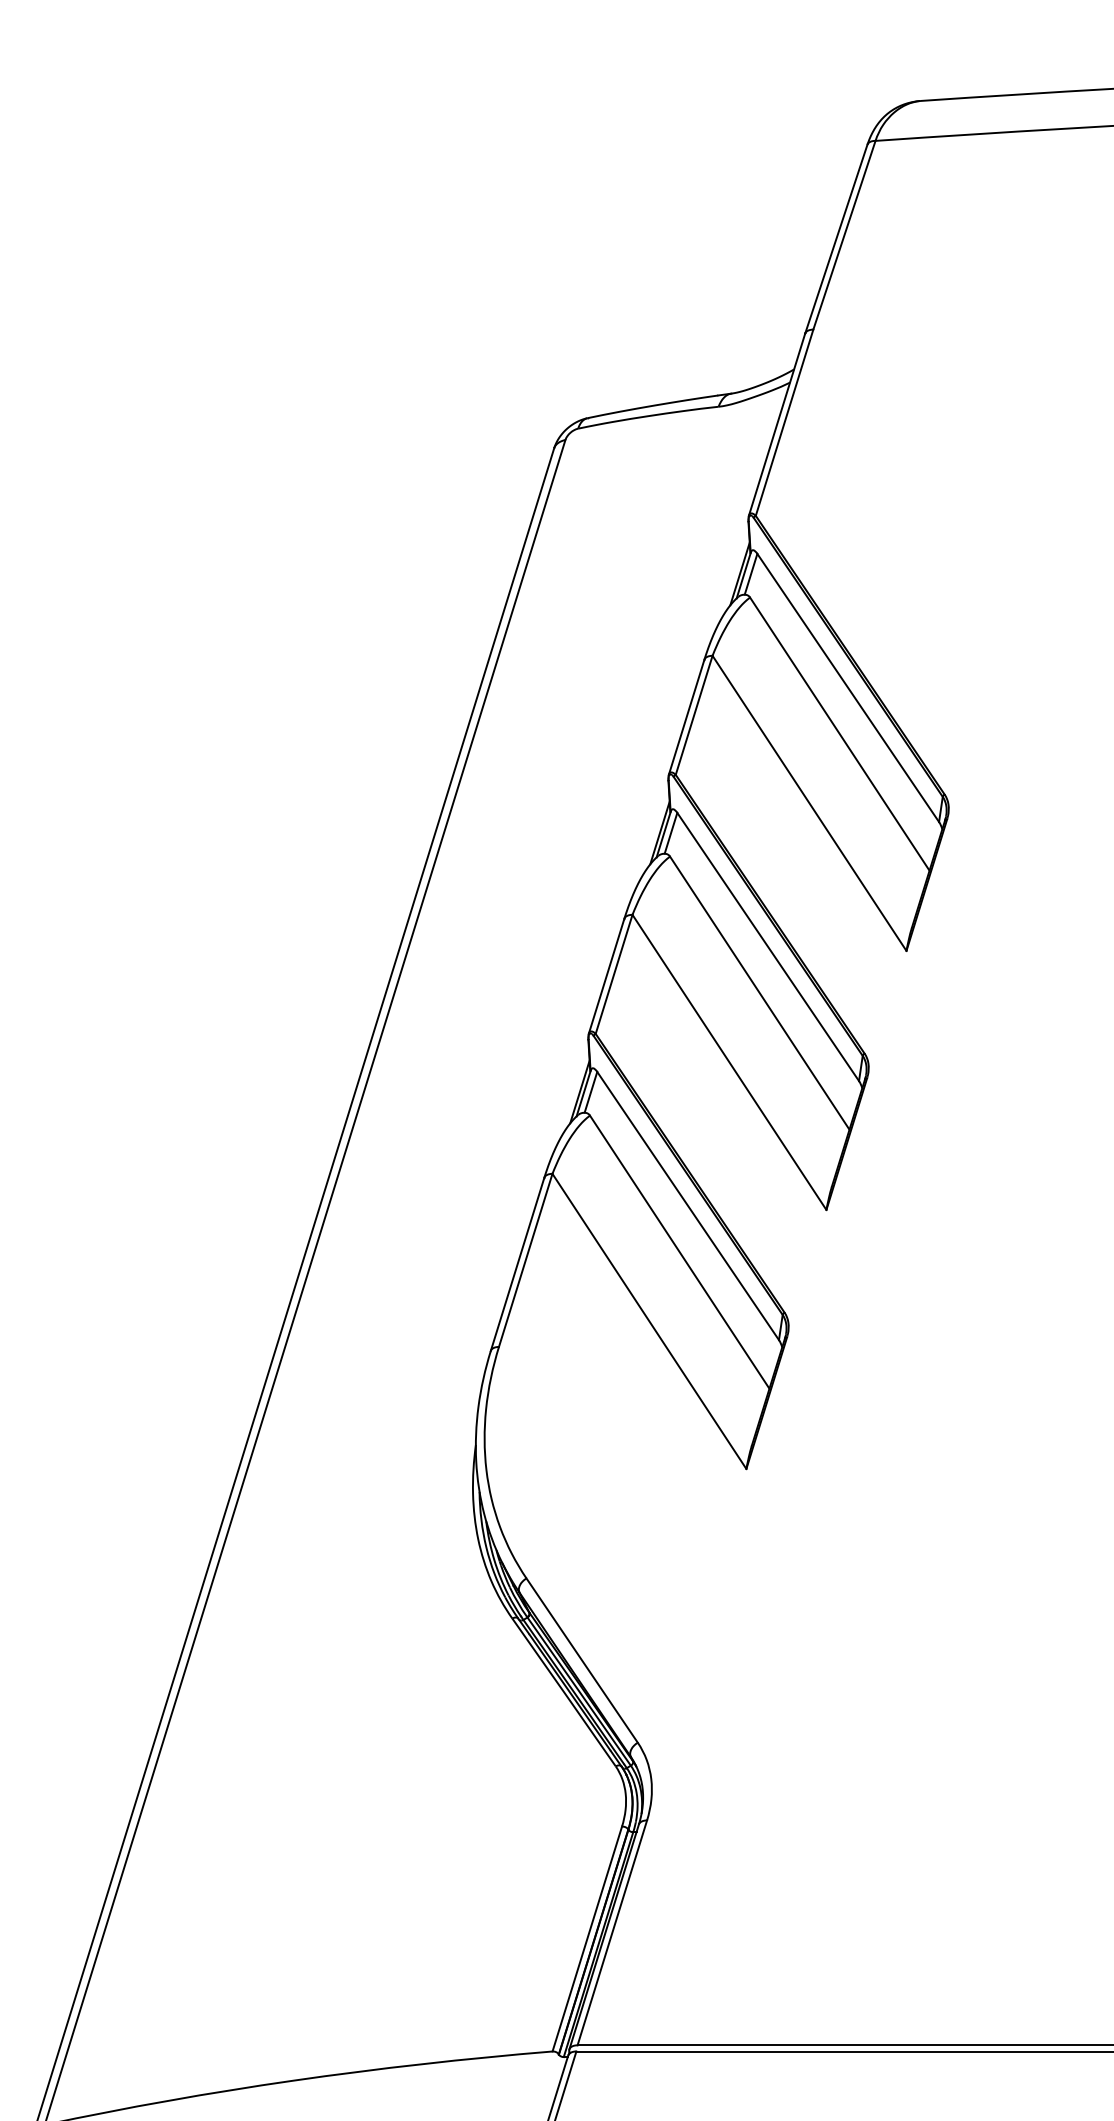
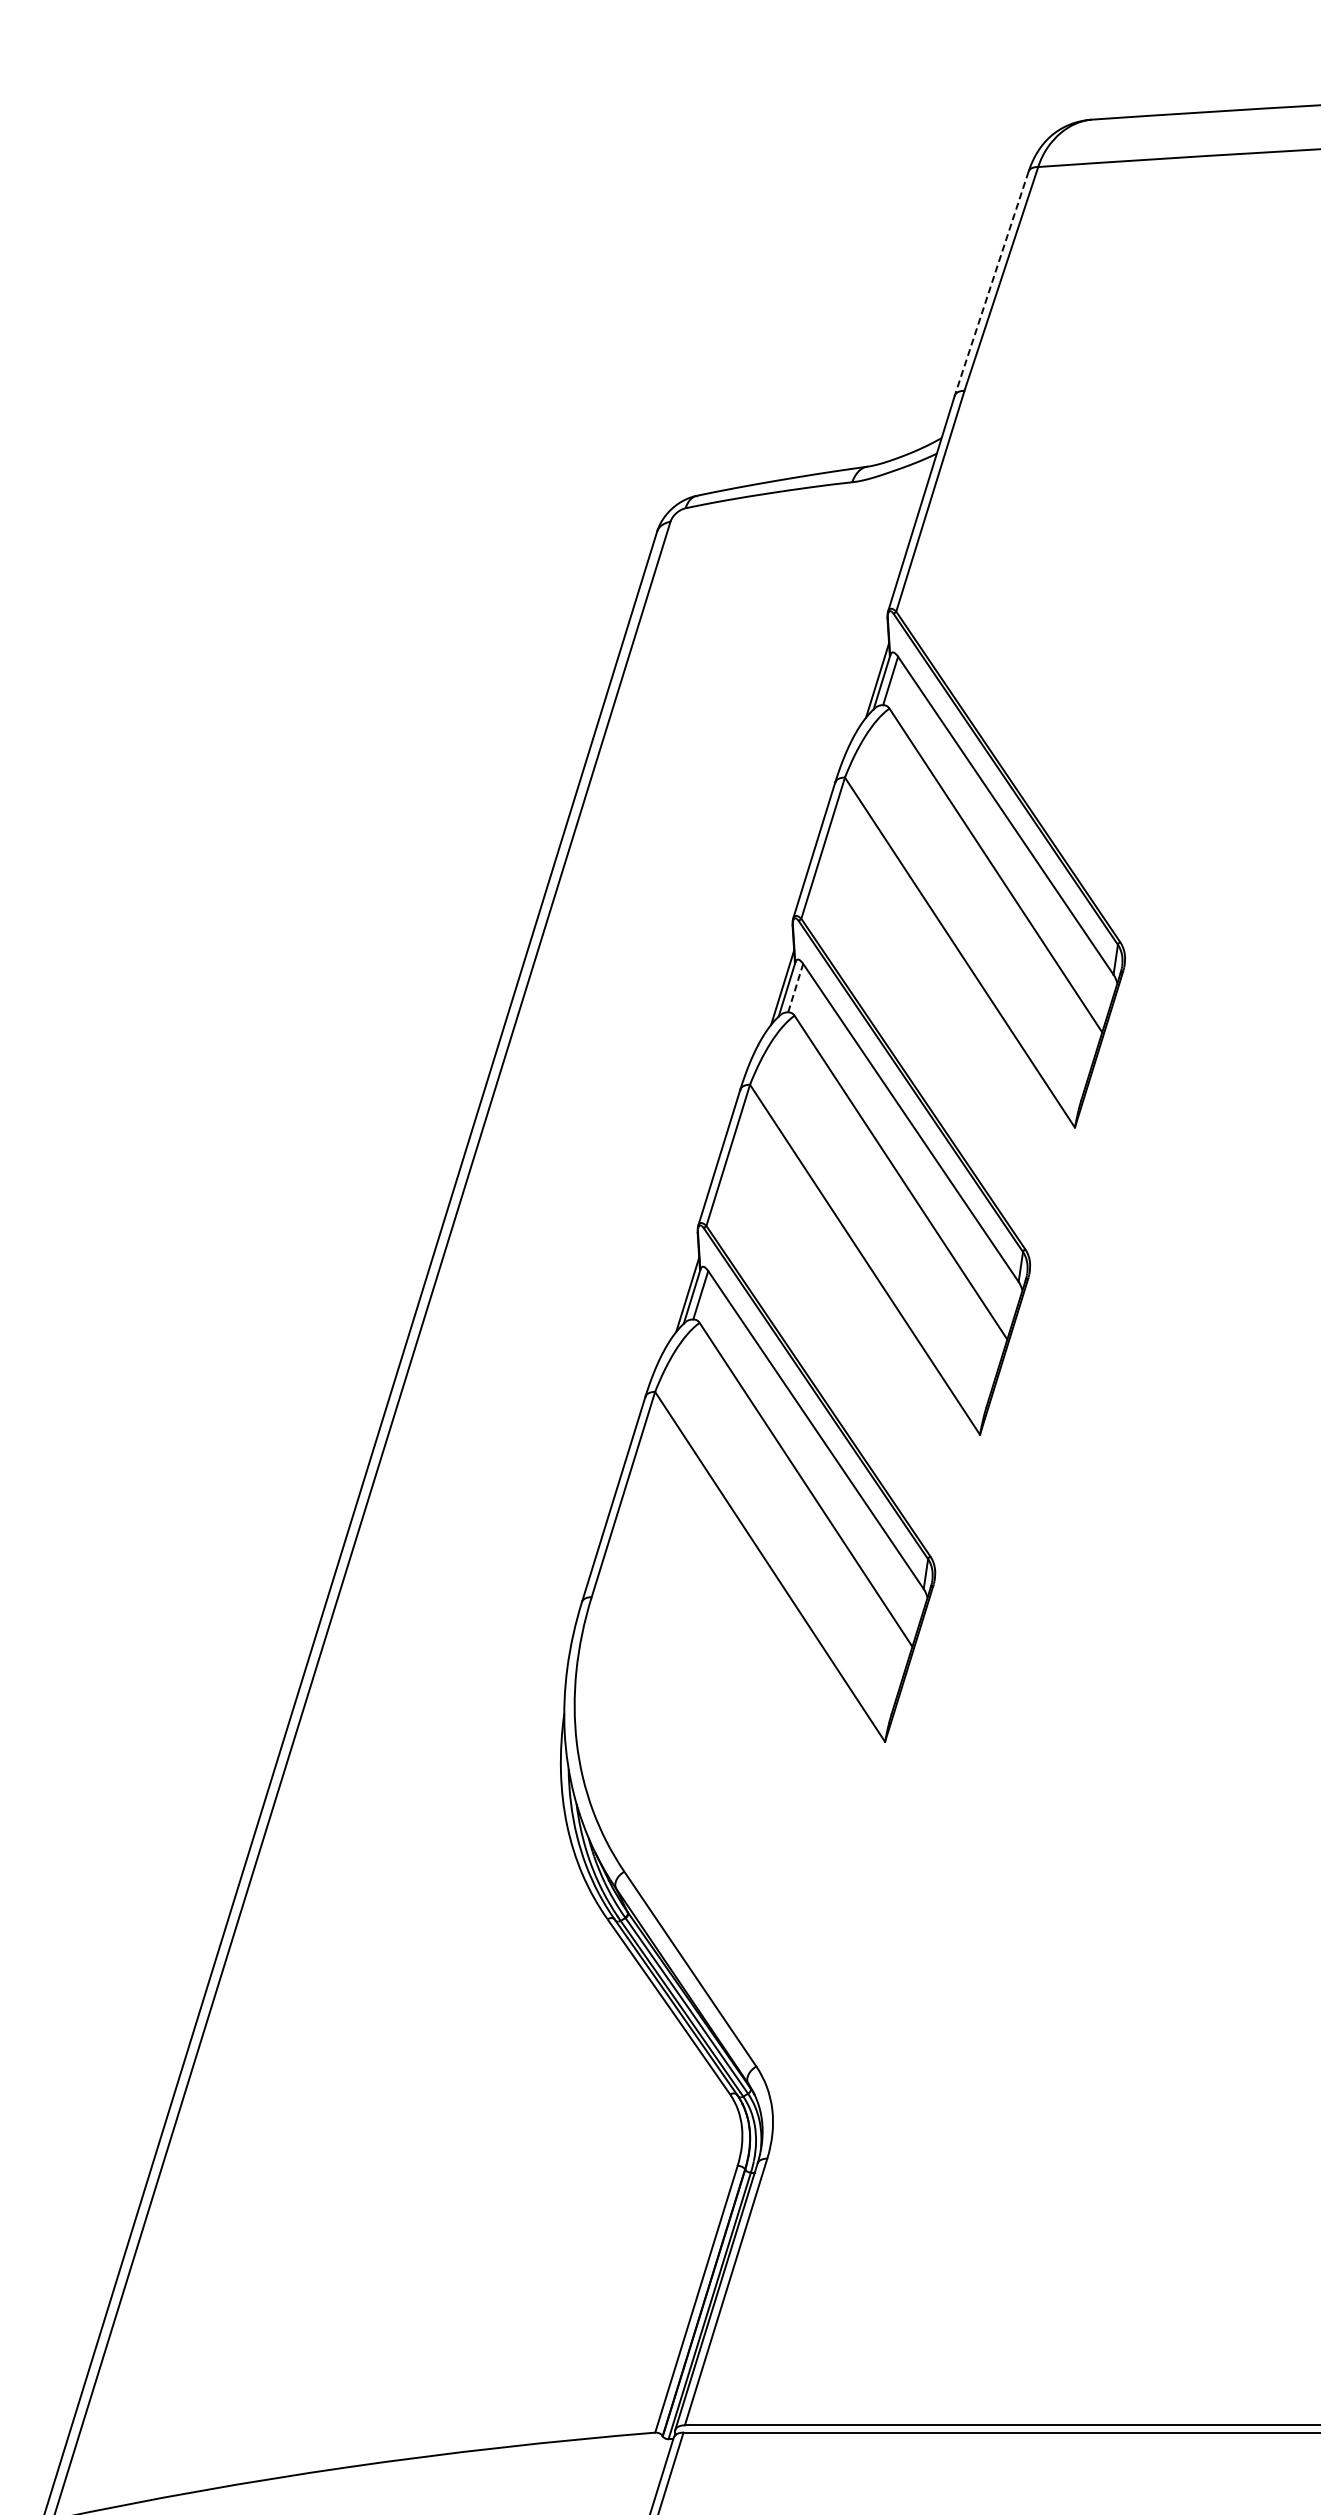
line: (836, 239) -> (991, 283), solid -> dashed
line: (670, 832) -> (795, 987), solid -> dashed

